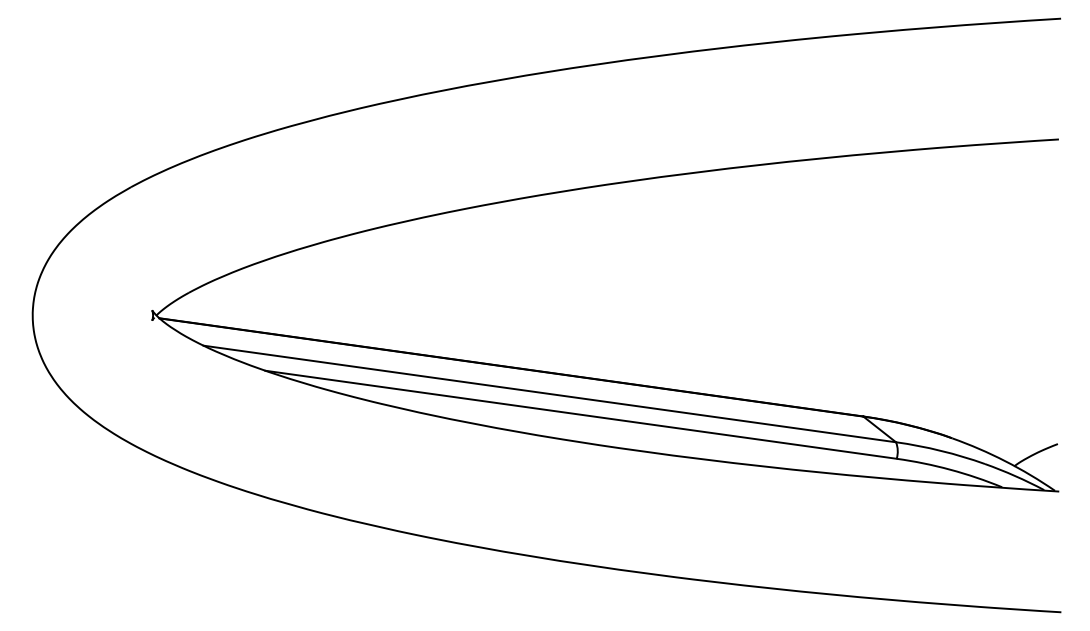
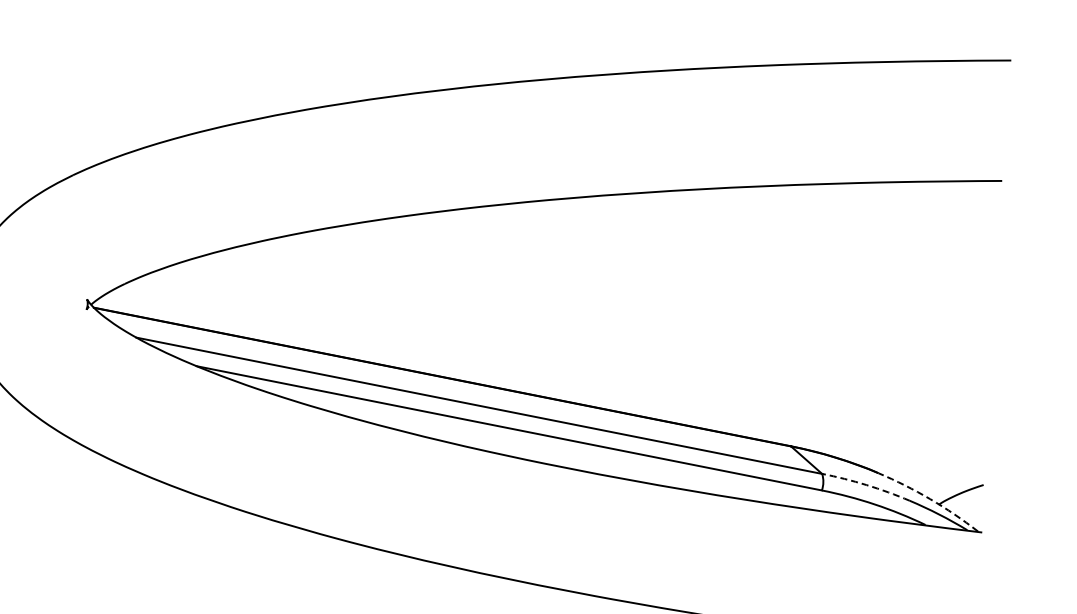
arc: (941, 450) -> (867, 484), solid -> dashed
arc: (1005, 461) -> (930, 499), solid -> dashed

